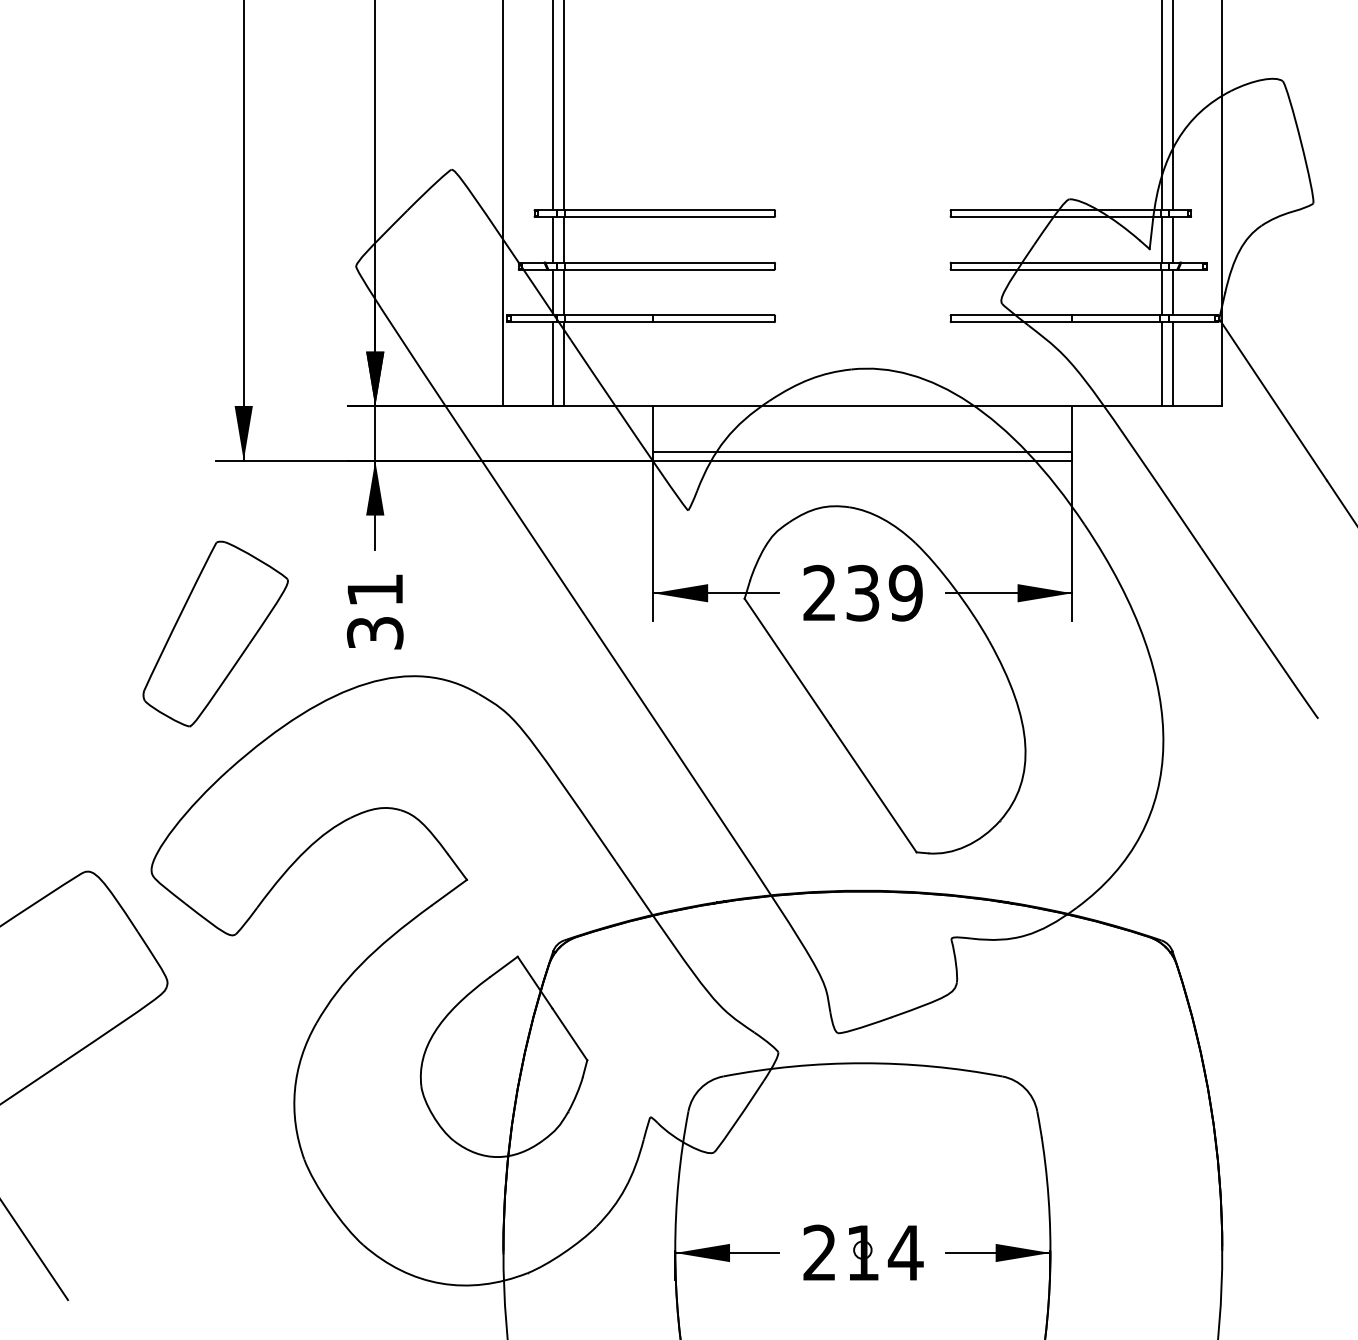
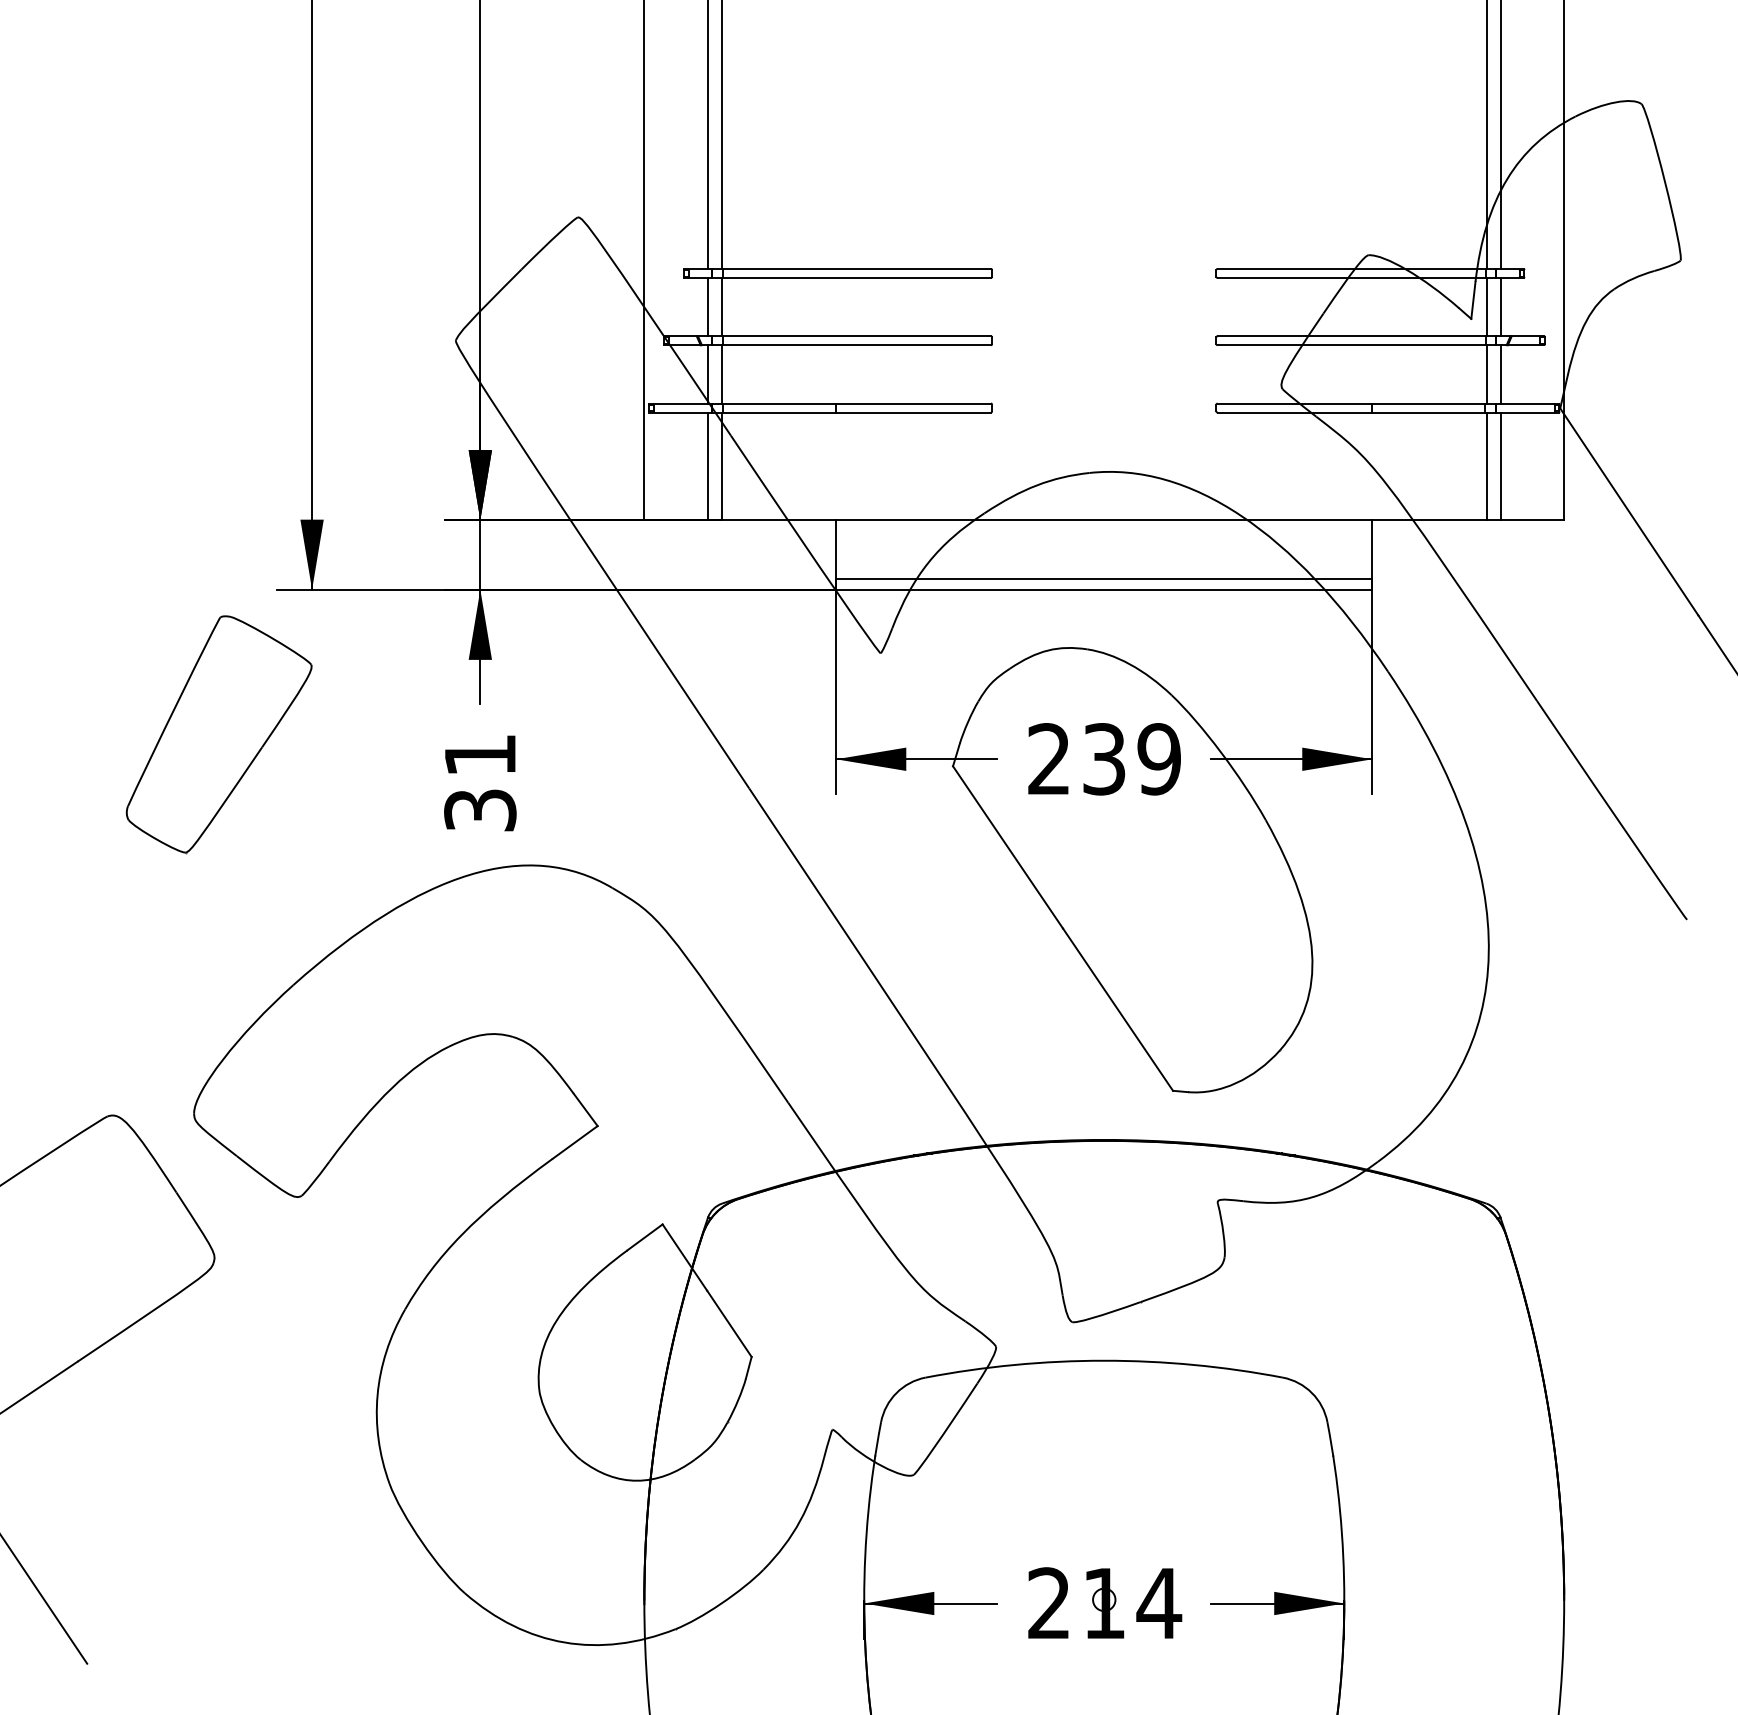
part: (215, 634) -> (218, 734), moved

